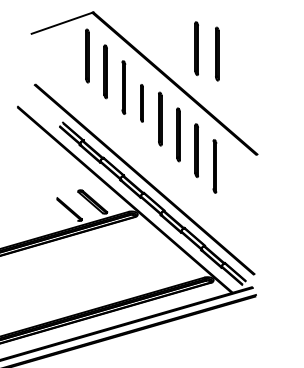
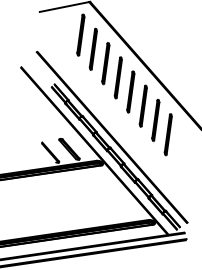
line: (196, 48) -> (166, 40), removed
line: (217, 53) -> (182, 47), removed
part: (141, 103) -> (117, 77), size x1.43

